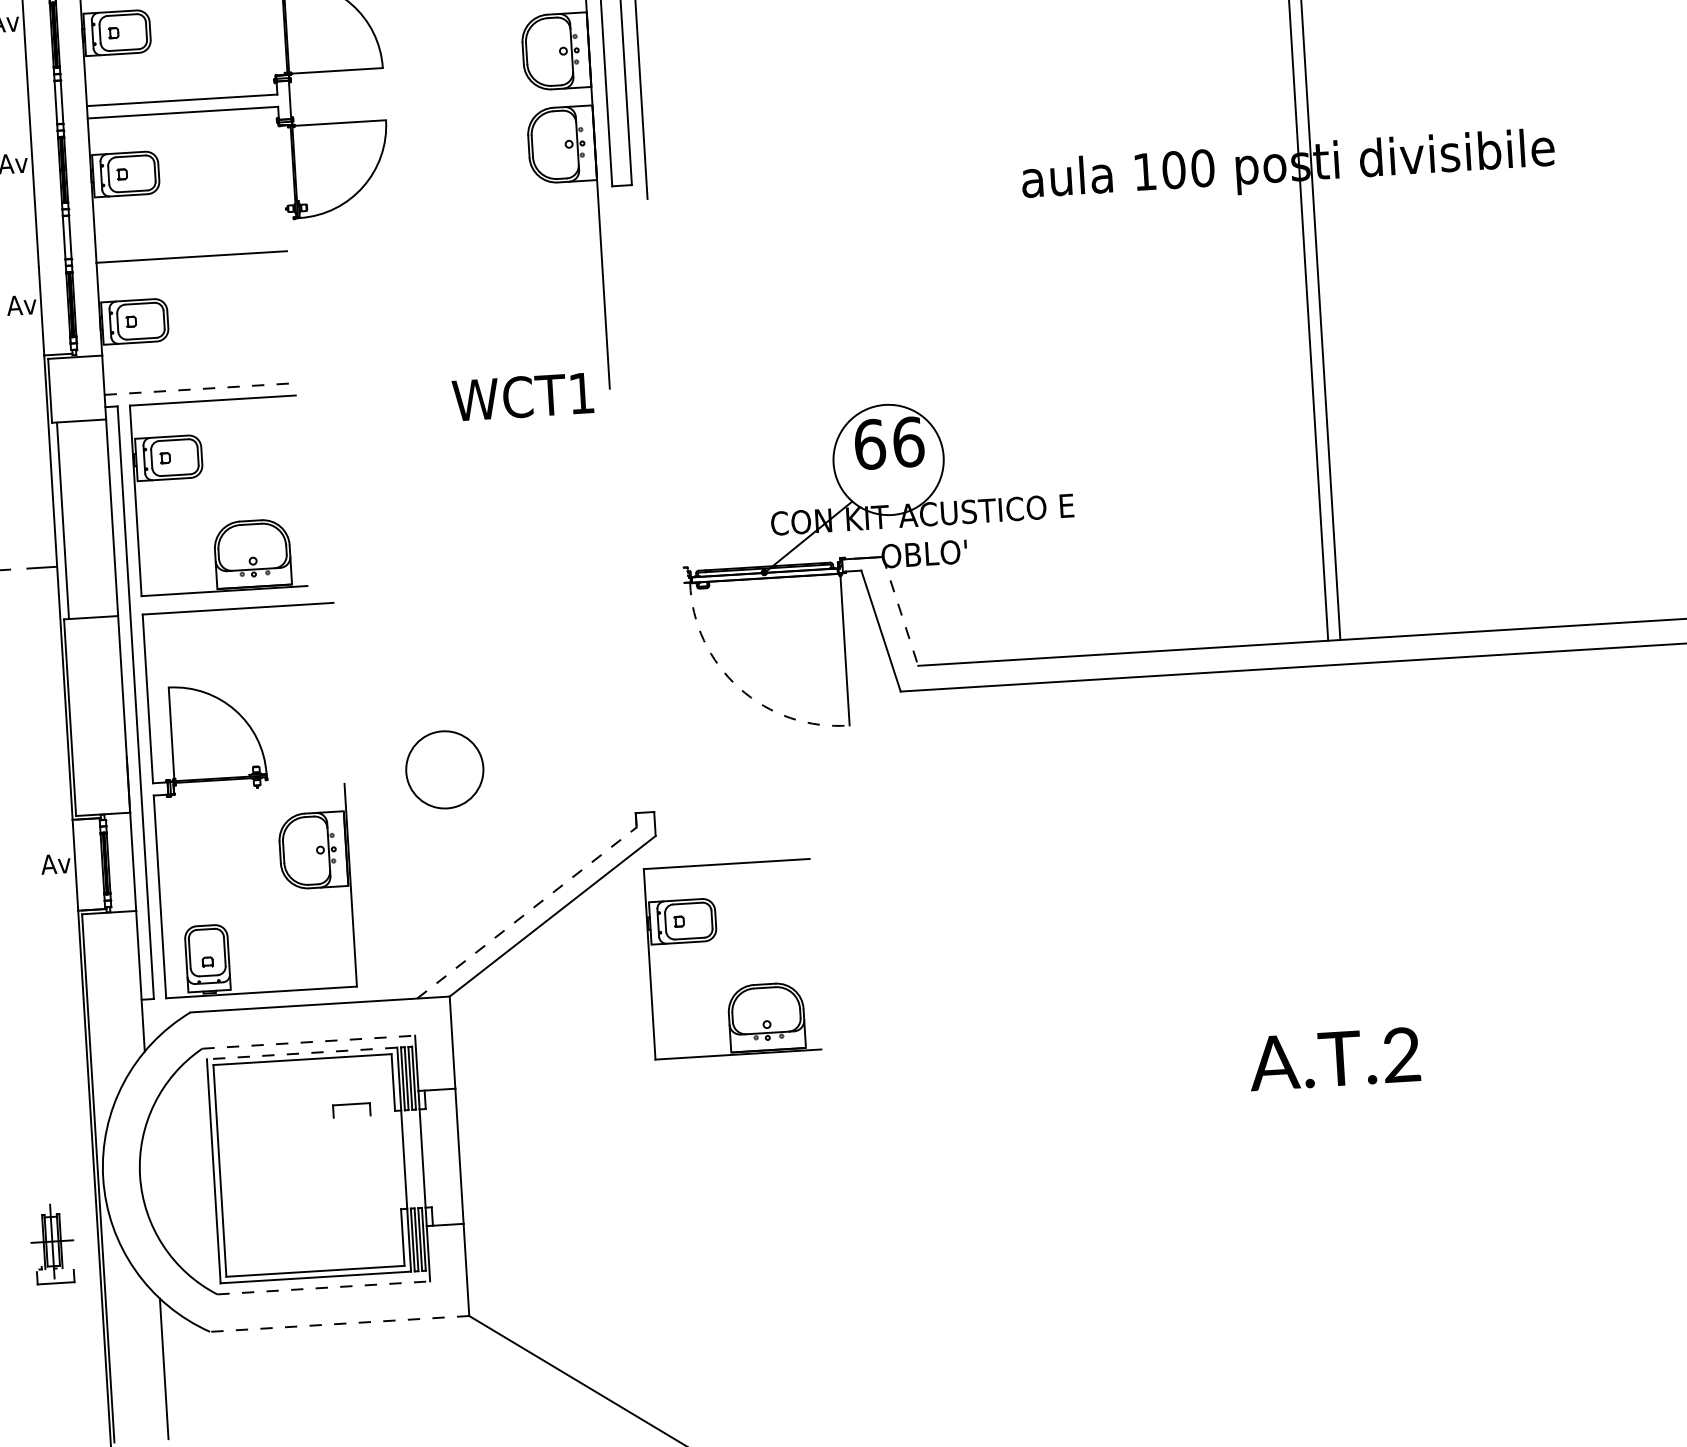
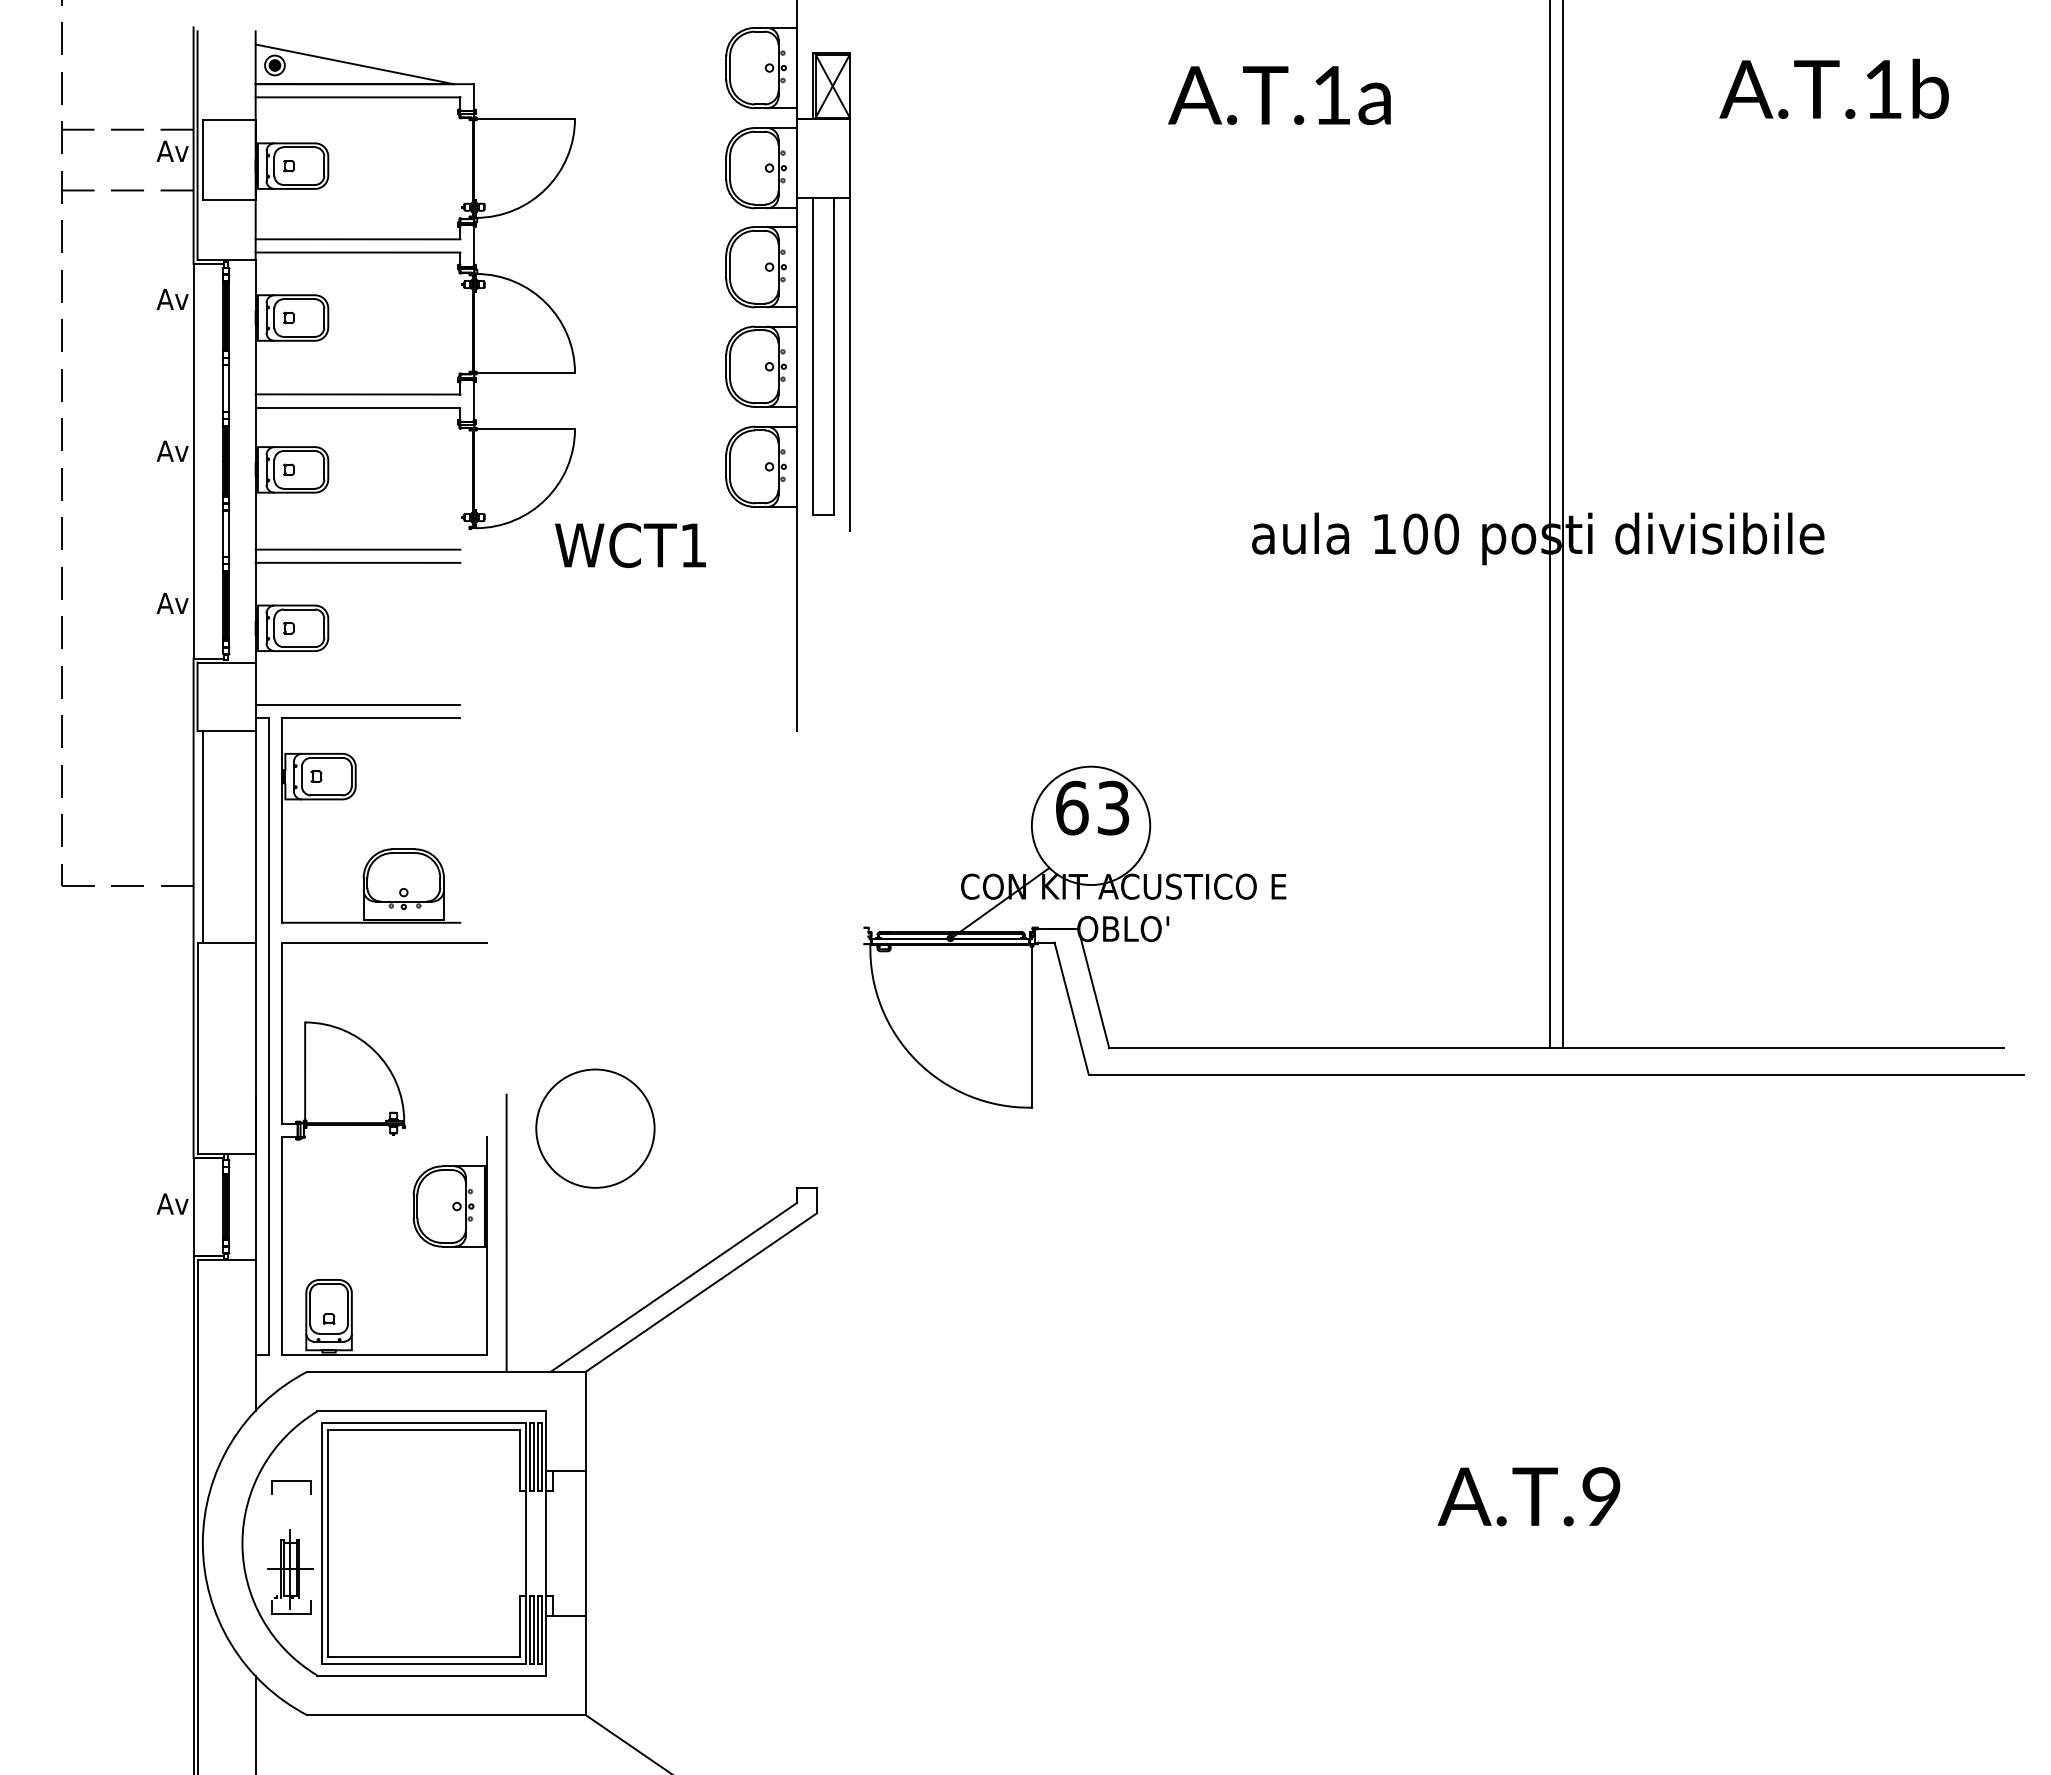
line: (190, 244) -> (357, 549), added
line: (200, 388) -> (358, 704), dashed -> solid
text: (522, 397) -> (630, 545), moved
text: (908, 441) -> (1113, 807), 66 -> 63
line: (901, 611) -> (1094, 989), dashed -> solid
arc: (739, 688) -> (916, 1060), dashed -> solid
circle: (444, 769) -> (595, 1128), size x1.43
line: (367, 871) -> (506, 1232), added
line: (527, 913) -> (674, 1287), dashed -> solid
part: (712, 939) -> (871, 1327), removed
line: (309, 1042) -> (432, 1411), dashed -> solid
line: (301, 1053) -> (423, 1423), dashed -> solid
text: (1401, 1054) -> (1601, 1496), A.T.2 -> A.T.9
part: (351, 1110) -> (291, 1487), moved
part: (52, 1243) -> (290, 1571), moved
line: (324, 1287) -> (432, 1675), dashed -> solid
line: (339, 1324) -> (446, 1715), dashed -> solid

